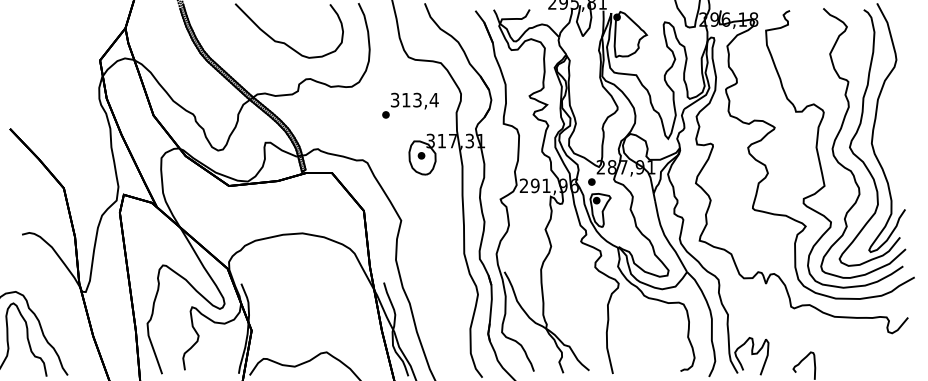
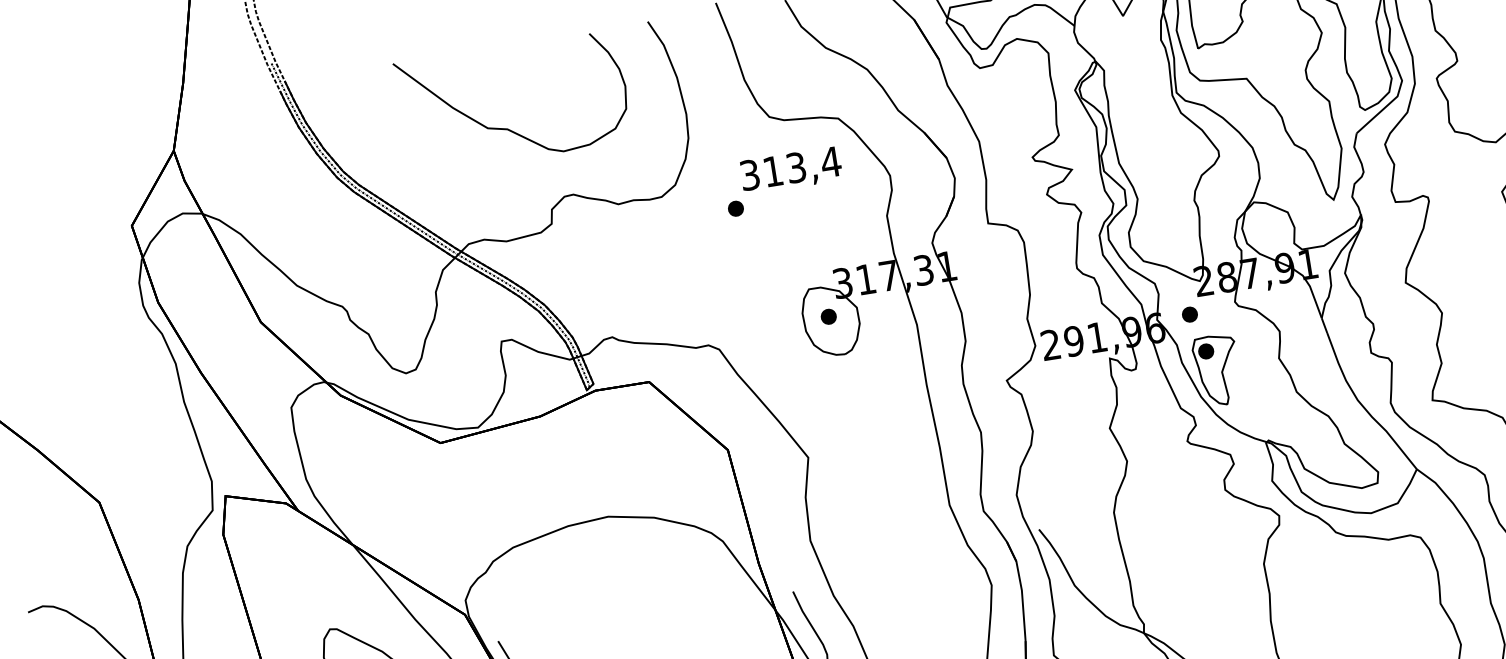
text: (410, 105) -> (783, 181), moved

